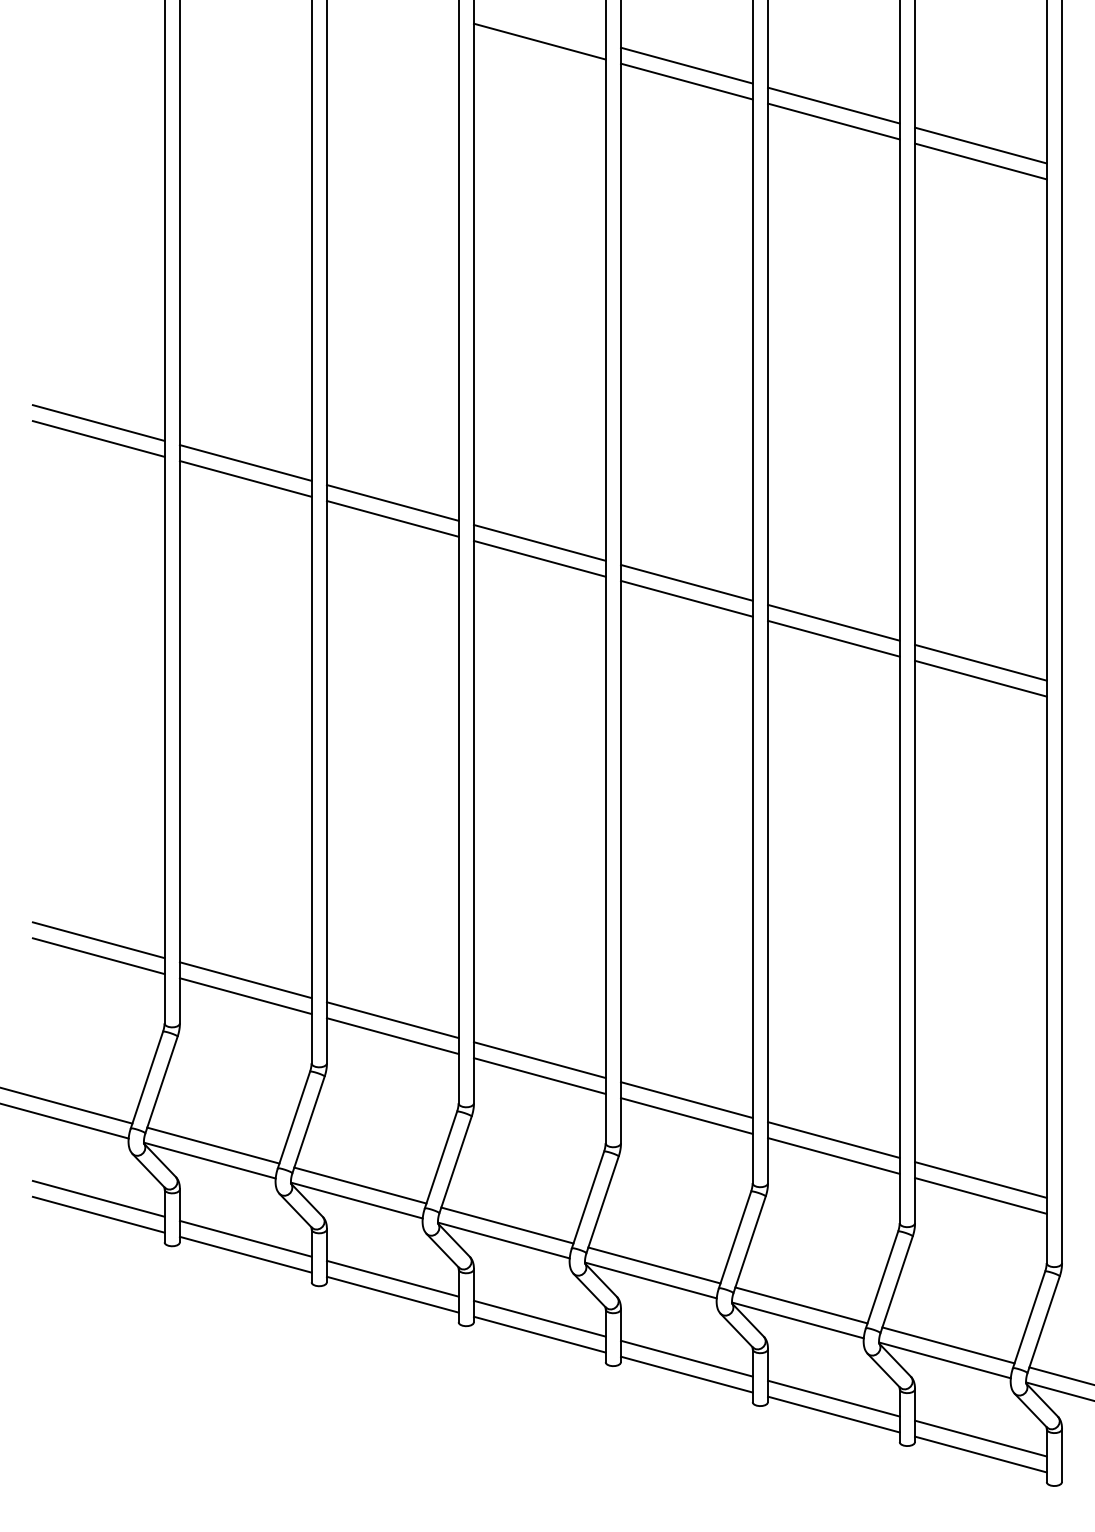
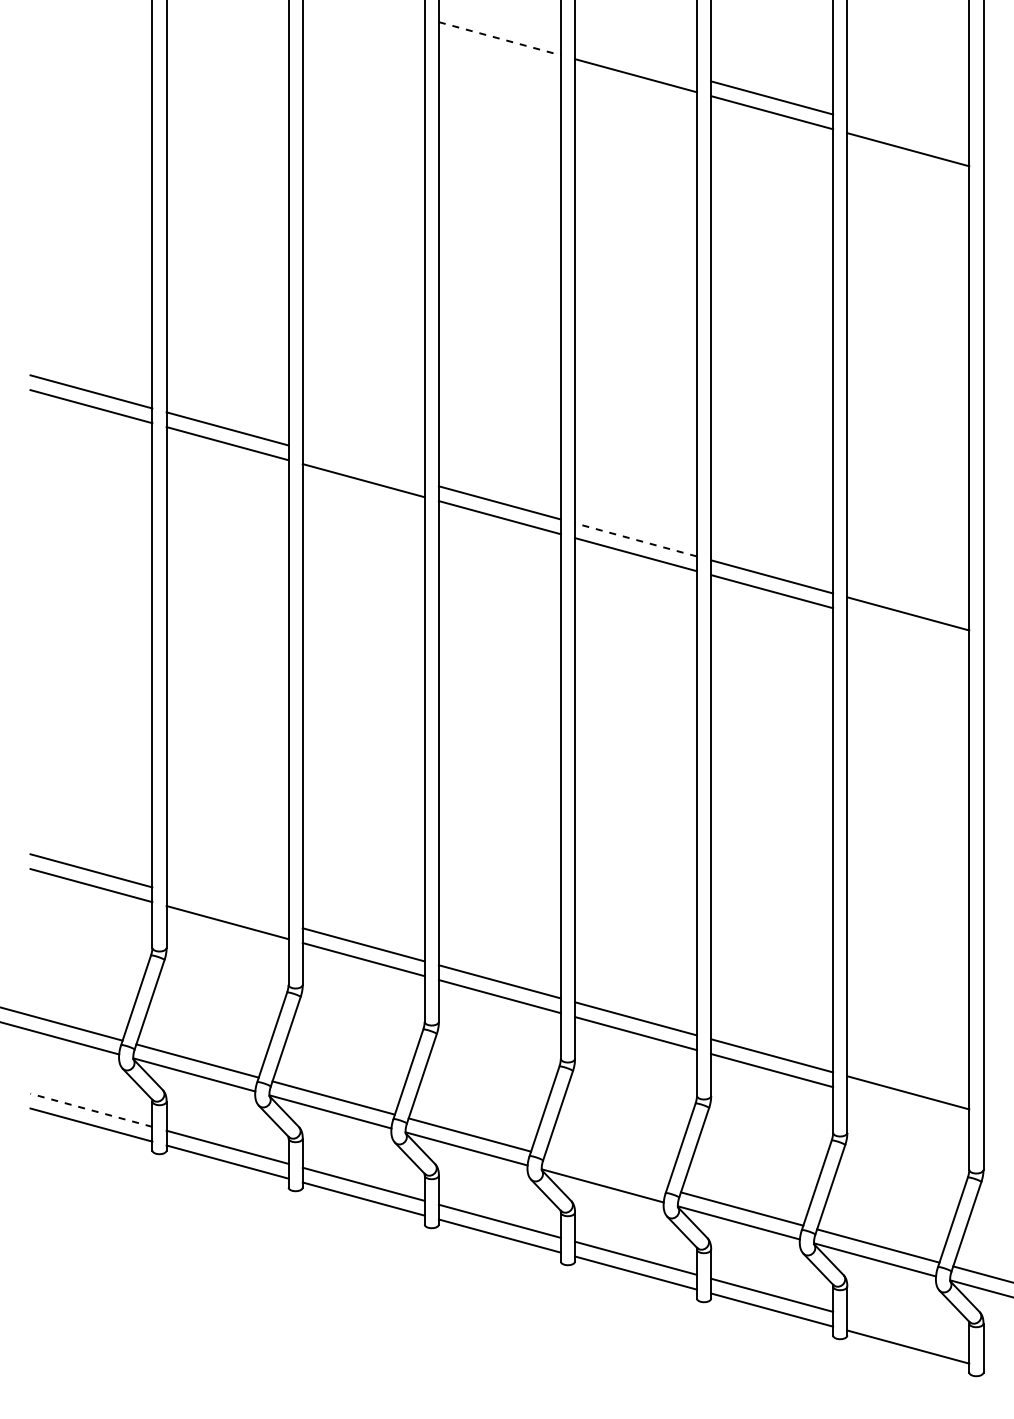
line: (540, 41) -> (500, 38), solid -> dashed
line: (686, 65) -> (635, 60), removed
line: (980, 145) -> (907, 134), removed
line: (392, 502) -> (363, 465), removed
line: (686, 582) -> (635, 539), solid -> dashed
line: (980, 678) -> (907, 628), removed
line: (245, 980) -> (227, 908), removed
line: (980, 1195) -> (907, 1107), removed
line: (98, 1198) -> (91, 1109), solid -> dashed
line: (654, 1265) -> (606, 1172), removed
line: (980, 1438) -> (907, 1332), removed

